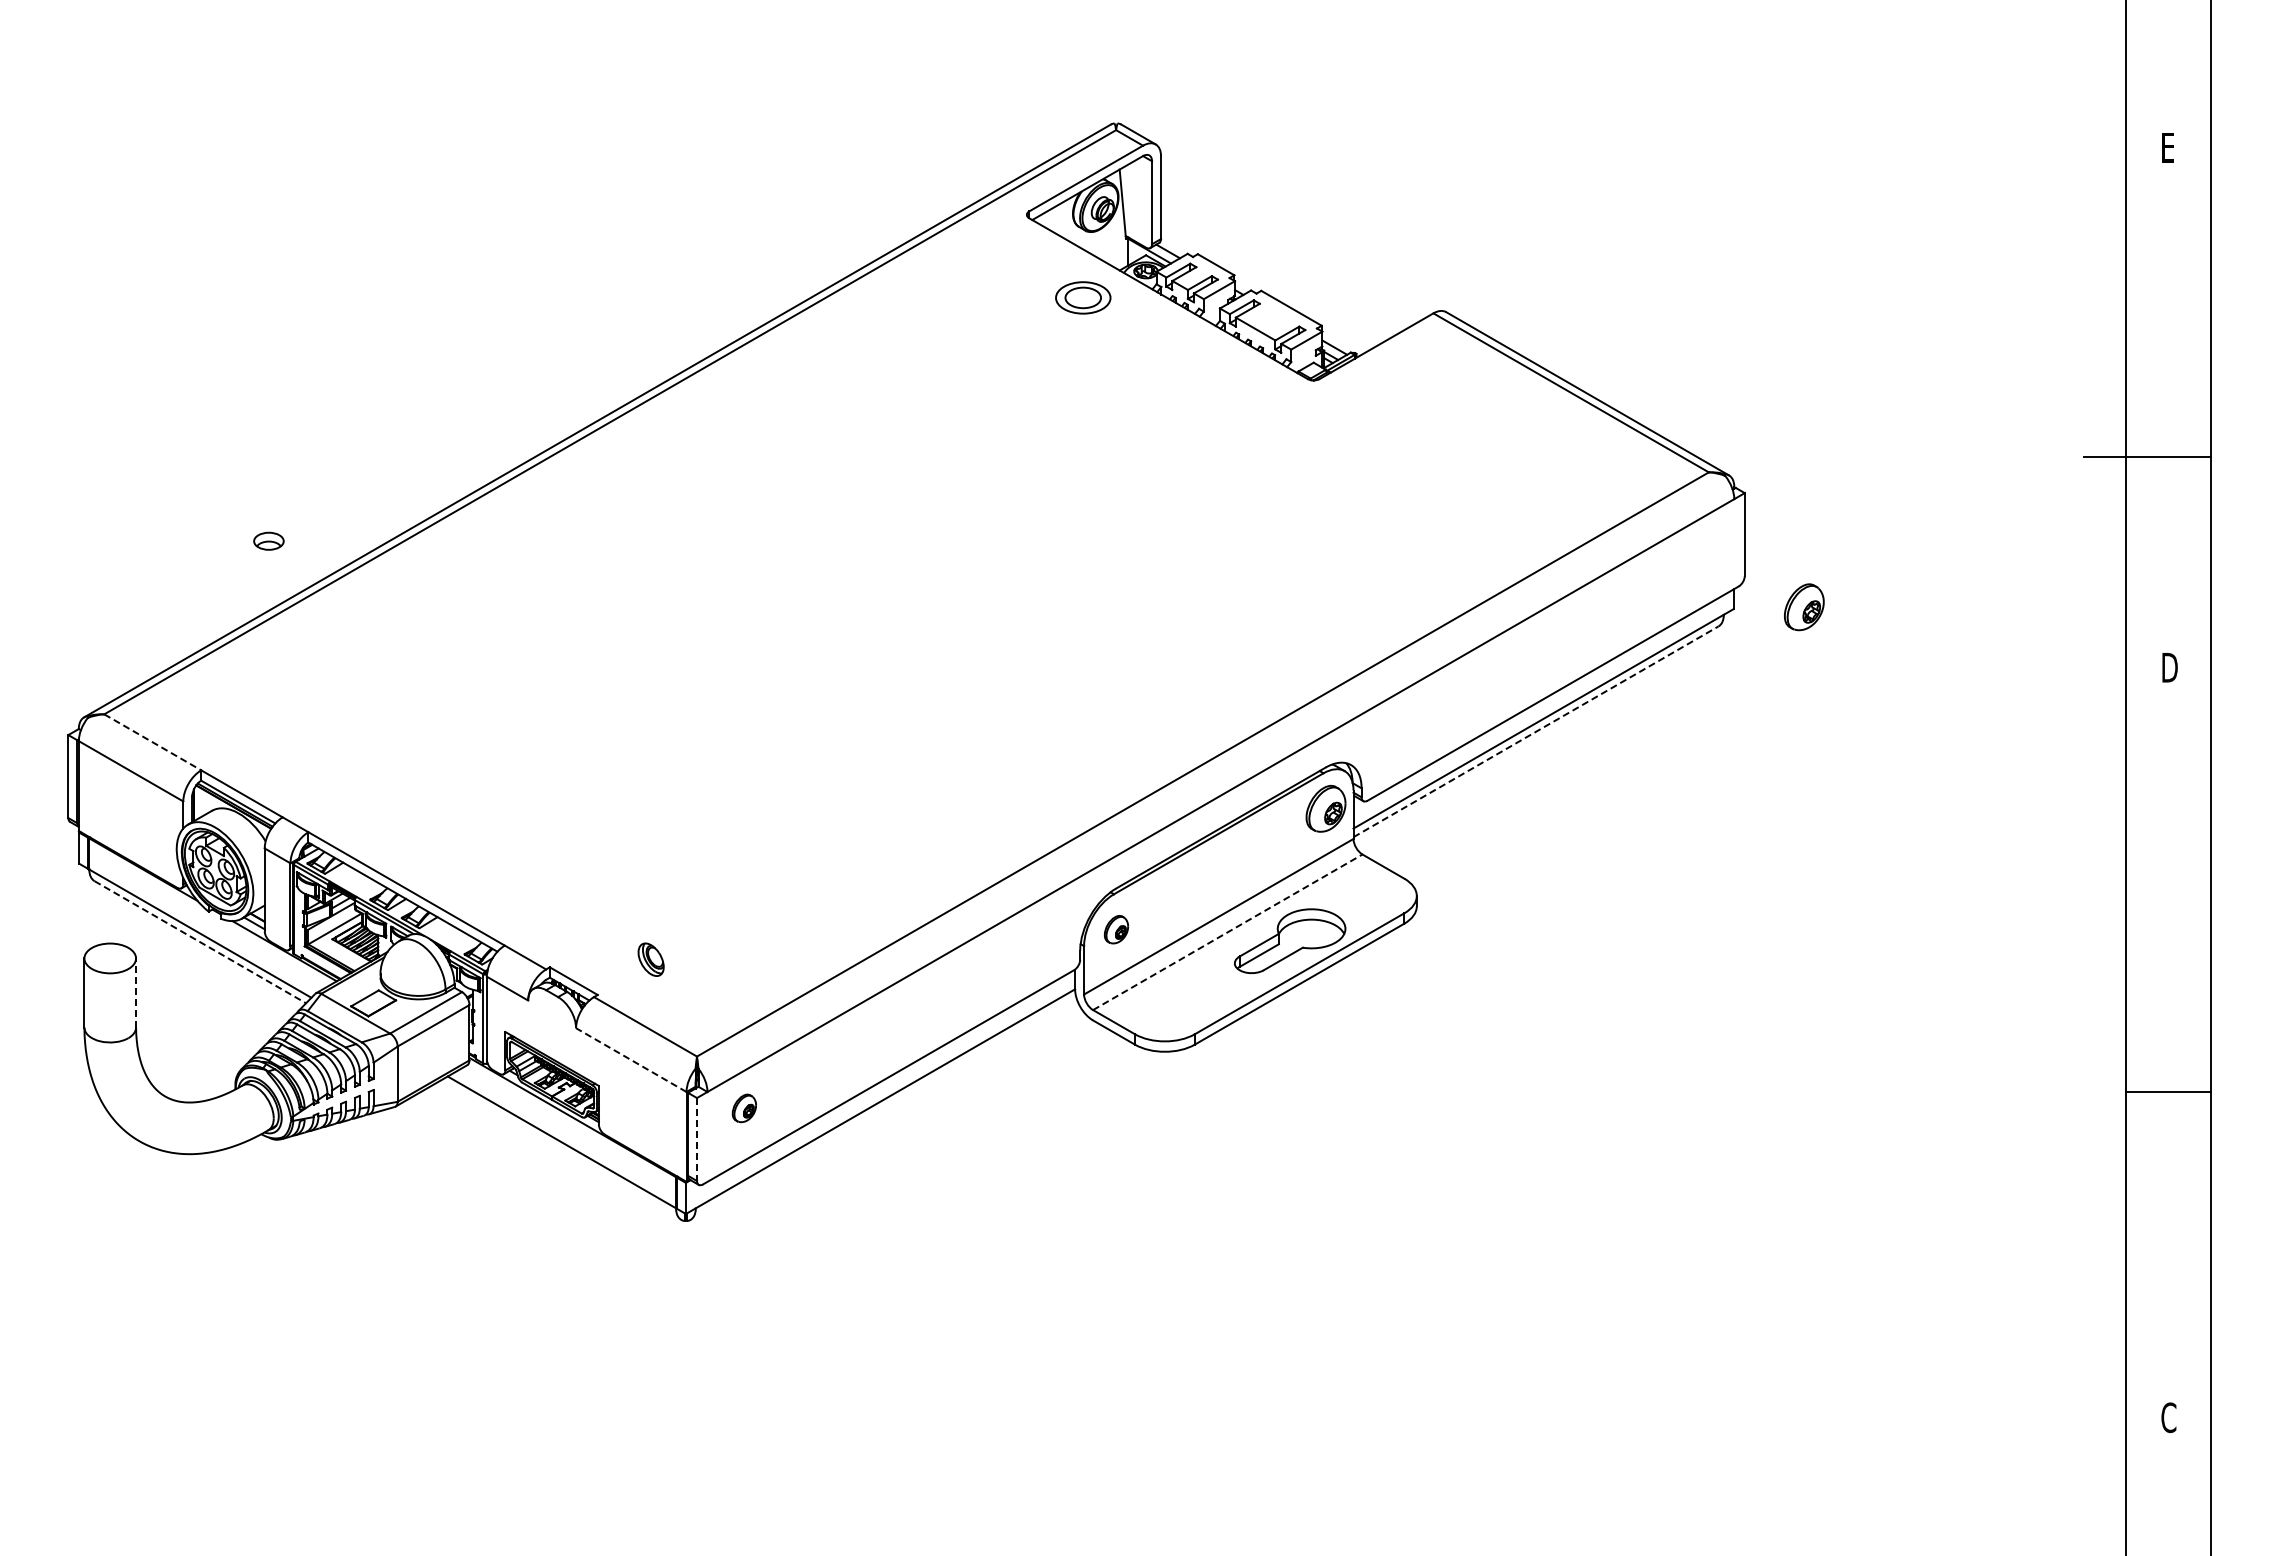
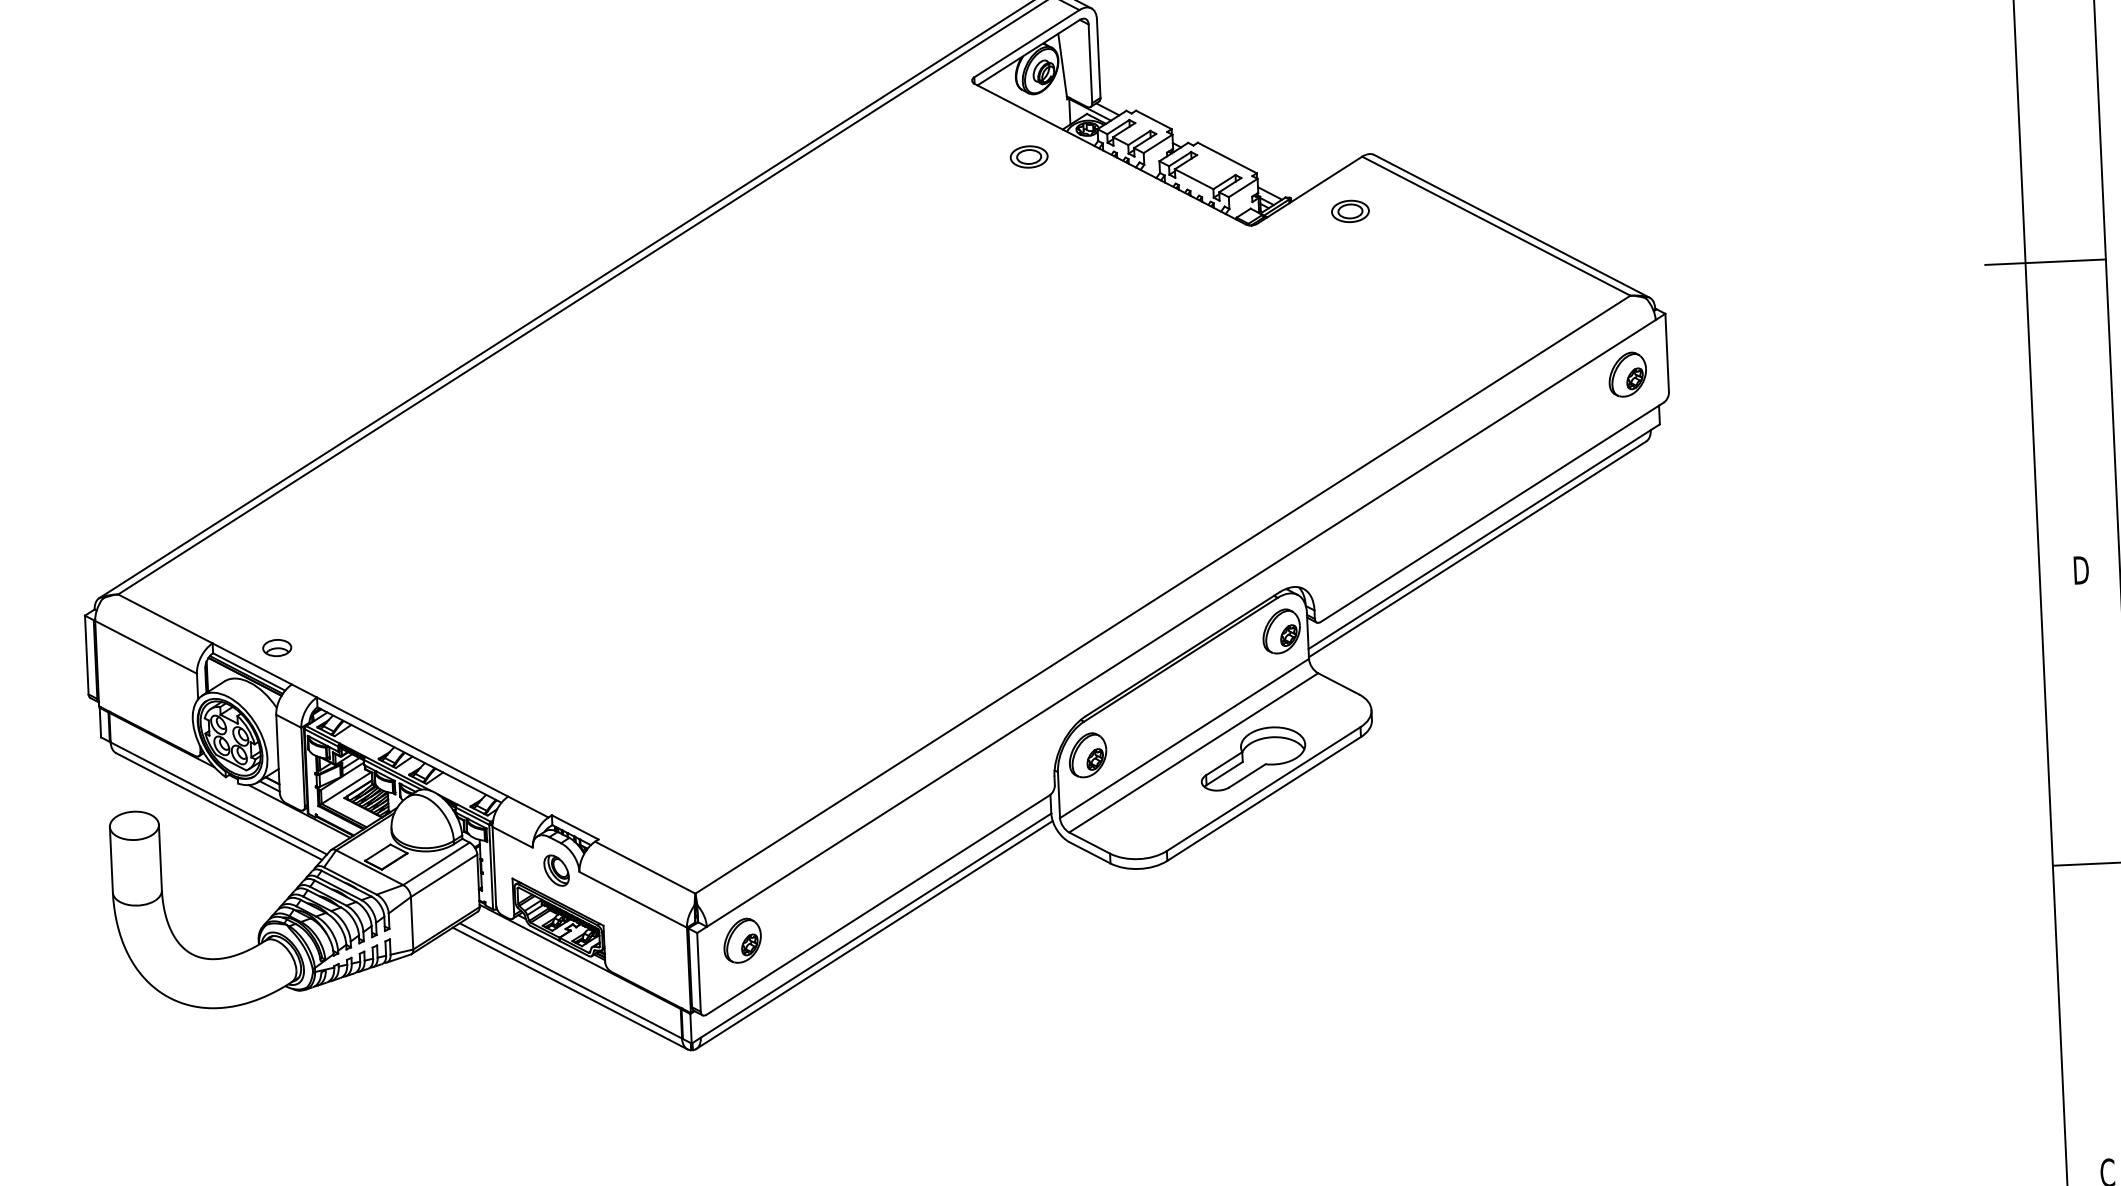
part: (1082, 297) -> (1028, 156), size x0.71
part: (1418, 370) -> (1350, 211), added
part: (268, 540) -> (276, 647), moved
part: (1804, 607) -> (1627, 374), moved
text: (2169, 667) -> (2080, 570), moved
line: (1536, 731) -> (1478, 549), dashed -> solid
line: (152, 742) -> (165, 619), dashed -> solid
part: (1116, 929) -> (1088, 755), size x1.67
line: (1227, 932) -> (1193, 753), dashed -> solid
line: (200, 942) -> (219, 806), dashed -> solid
part: (650, 959) -> (556, 870), moved
line: (136, 993) -> (160, 857), dashed -> solid
line: (631, 1060) -> (633, 900), dashed -> solid
part: (744, 1108) -> (742, 940), size x1.67
line: (883, 1108) -> (874, 934), added
line: (697, 1140) -> (699, 973), dashed -> solid
line: (560, 1149) -> (569, 987), added

